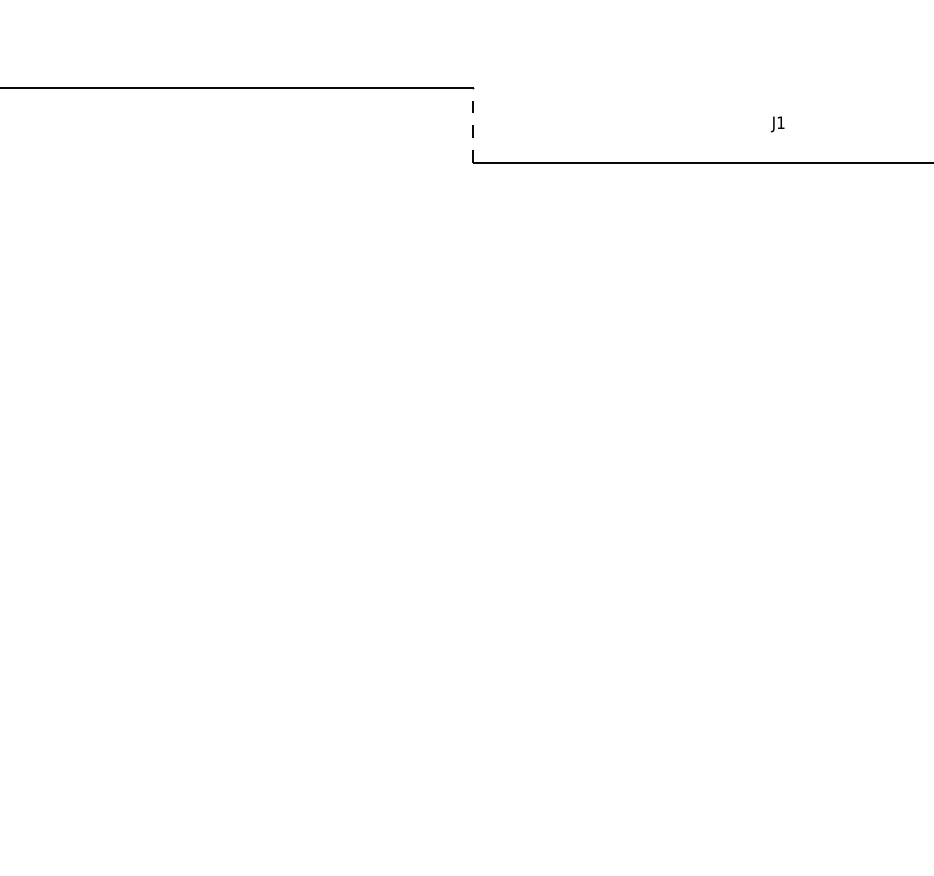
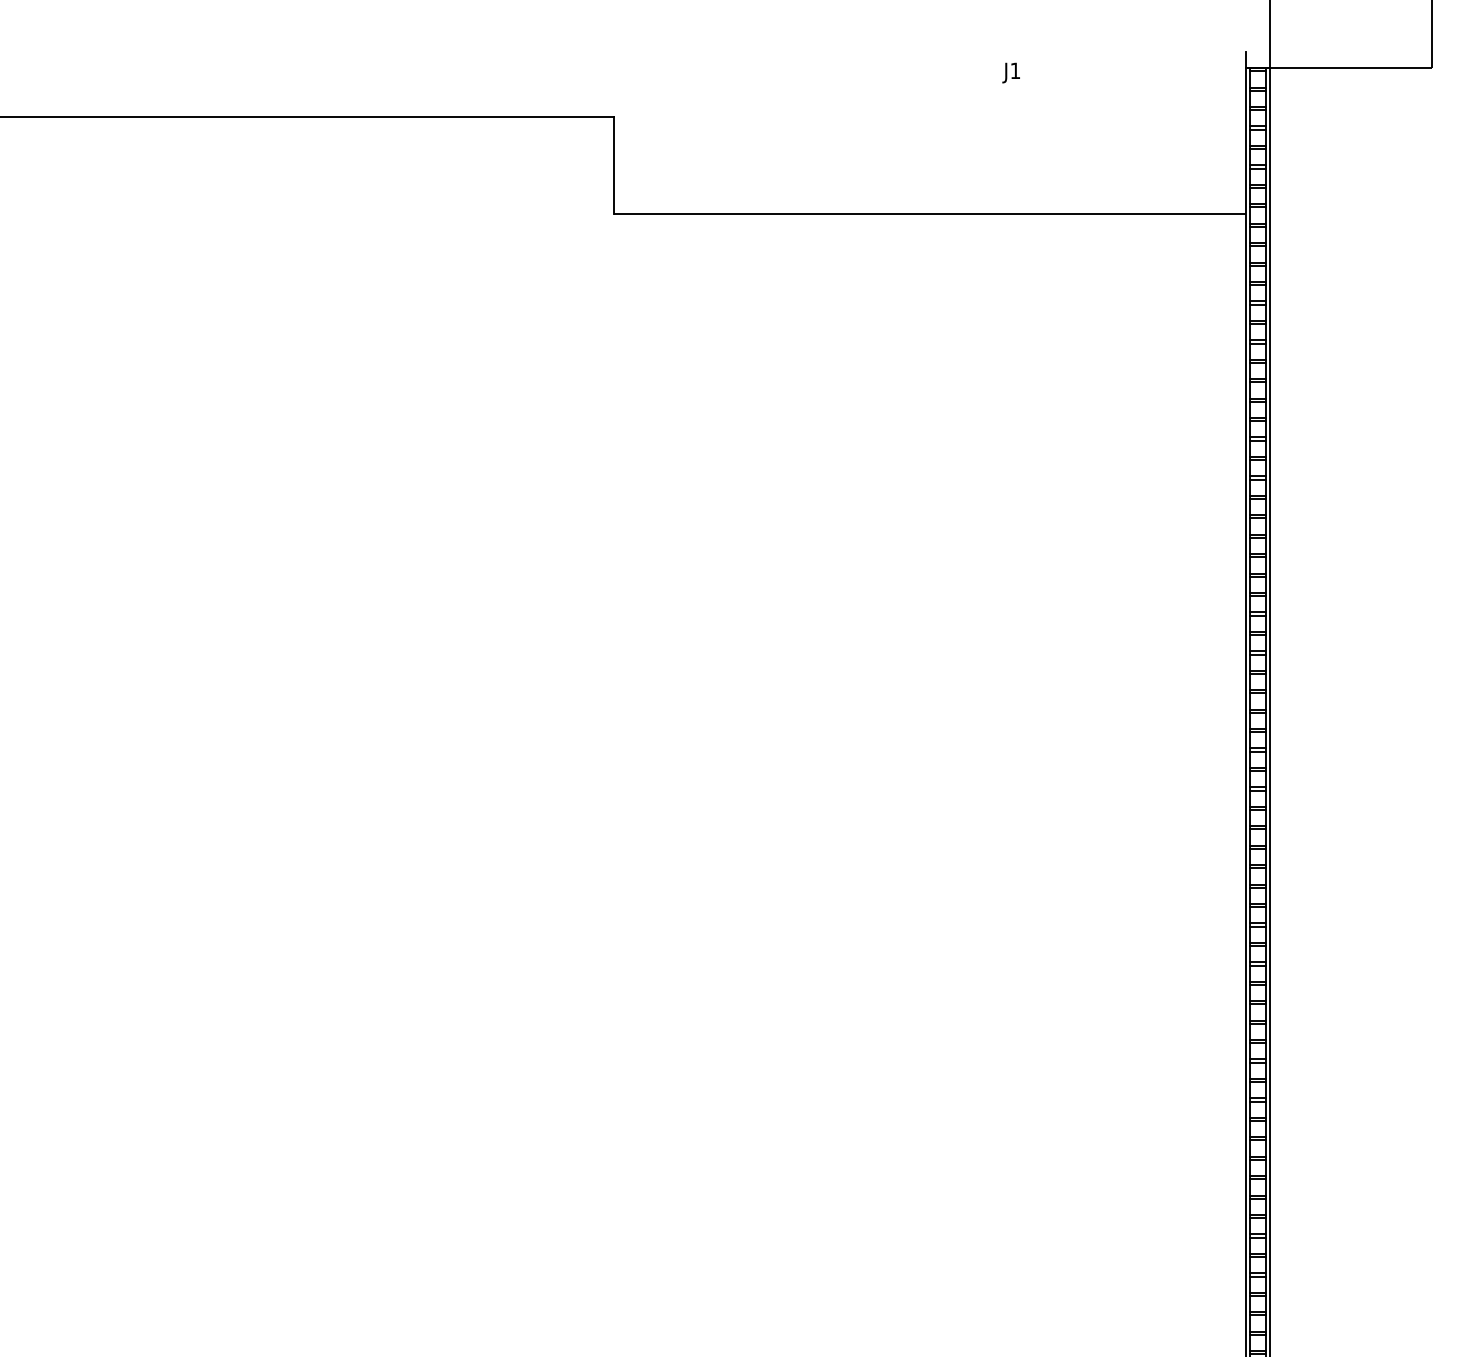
text: (777, 123) -> (1010, 72), moved
line: (472, 125) -> (613, 165), dashed -> solid

